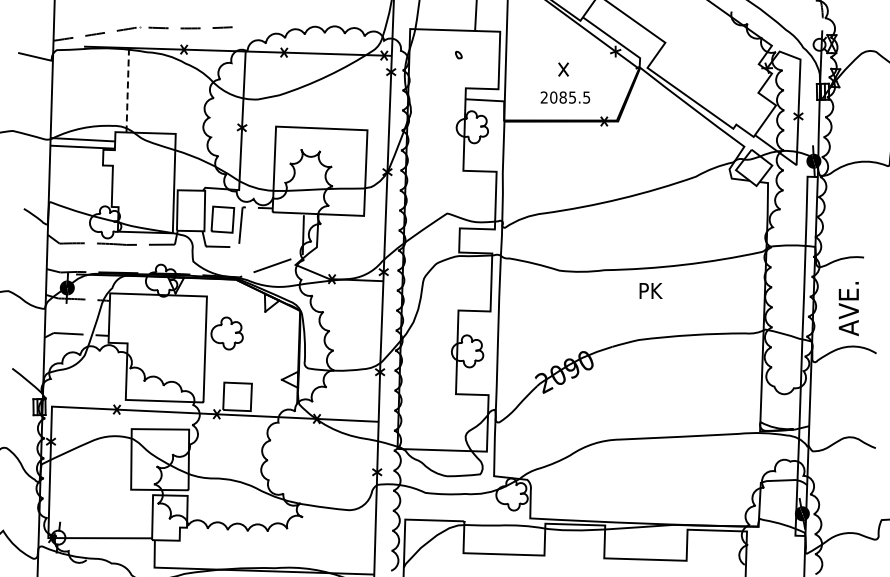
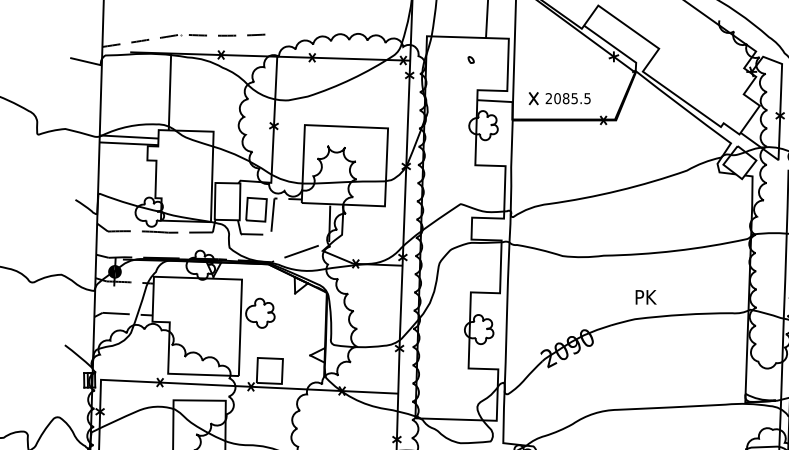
part: (563, 69) -> (533, 98), moved
line: (127, 89) -> (169, 91), dashed -> solid
text: (650, 290) -> (645, 296), moved

